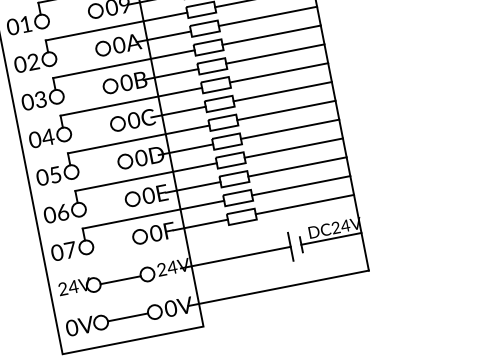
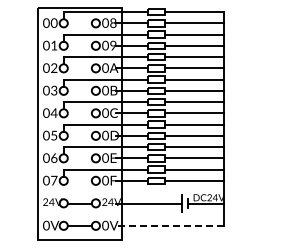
line: (278, 289) -> (169, 226), solid -> dashed

